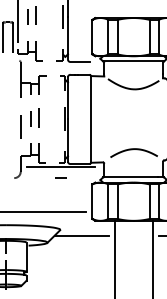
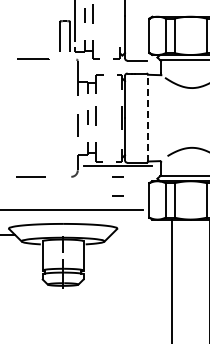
line: (62, 16) -> (119, 15), removed
line: (90, 118) -> (147, 117), solid -> dashed
line: (60, 196) -> (117, 195), added
line: (81, 235) -> (138, 234), removed

